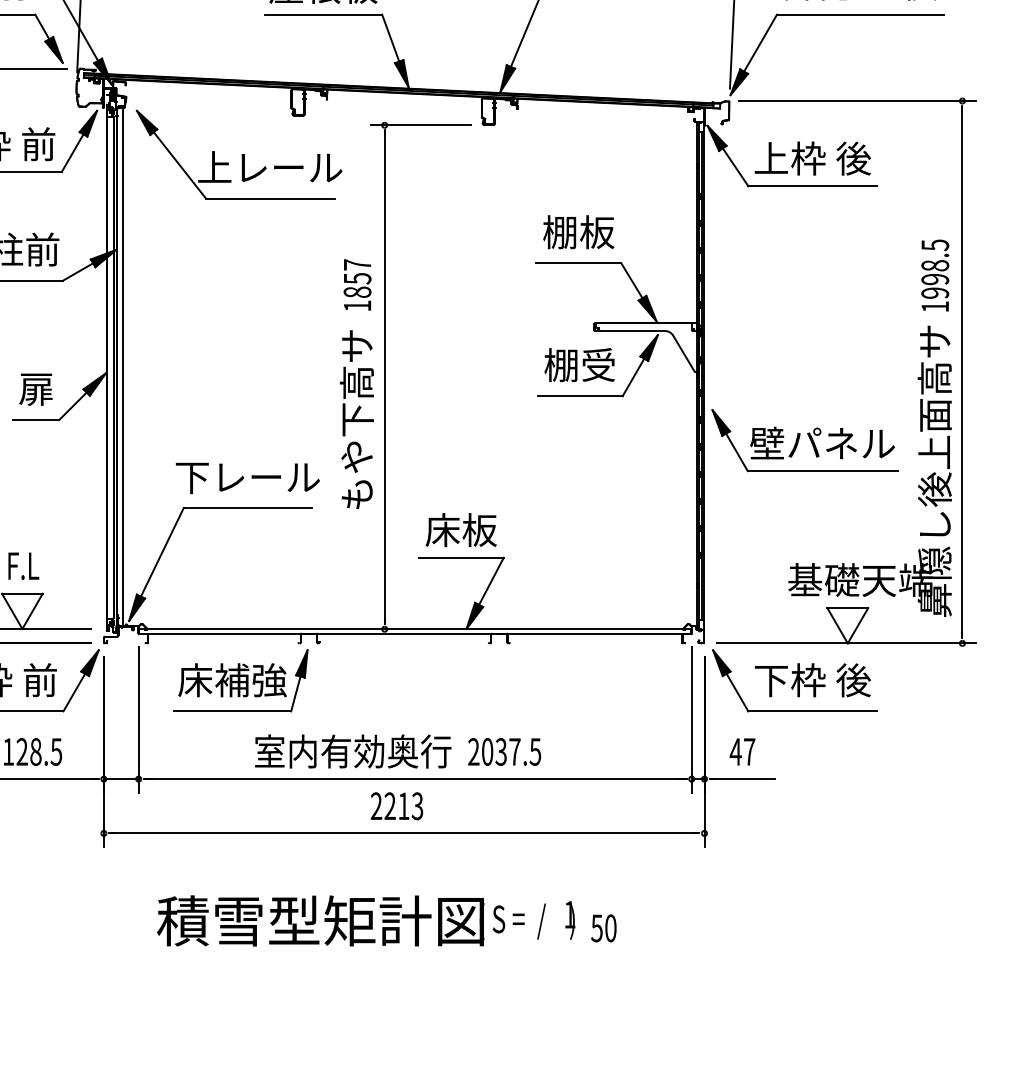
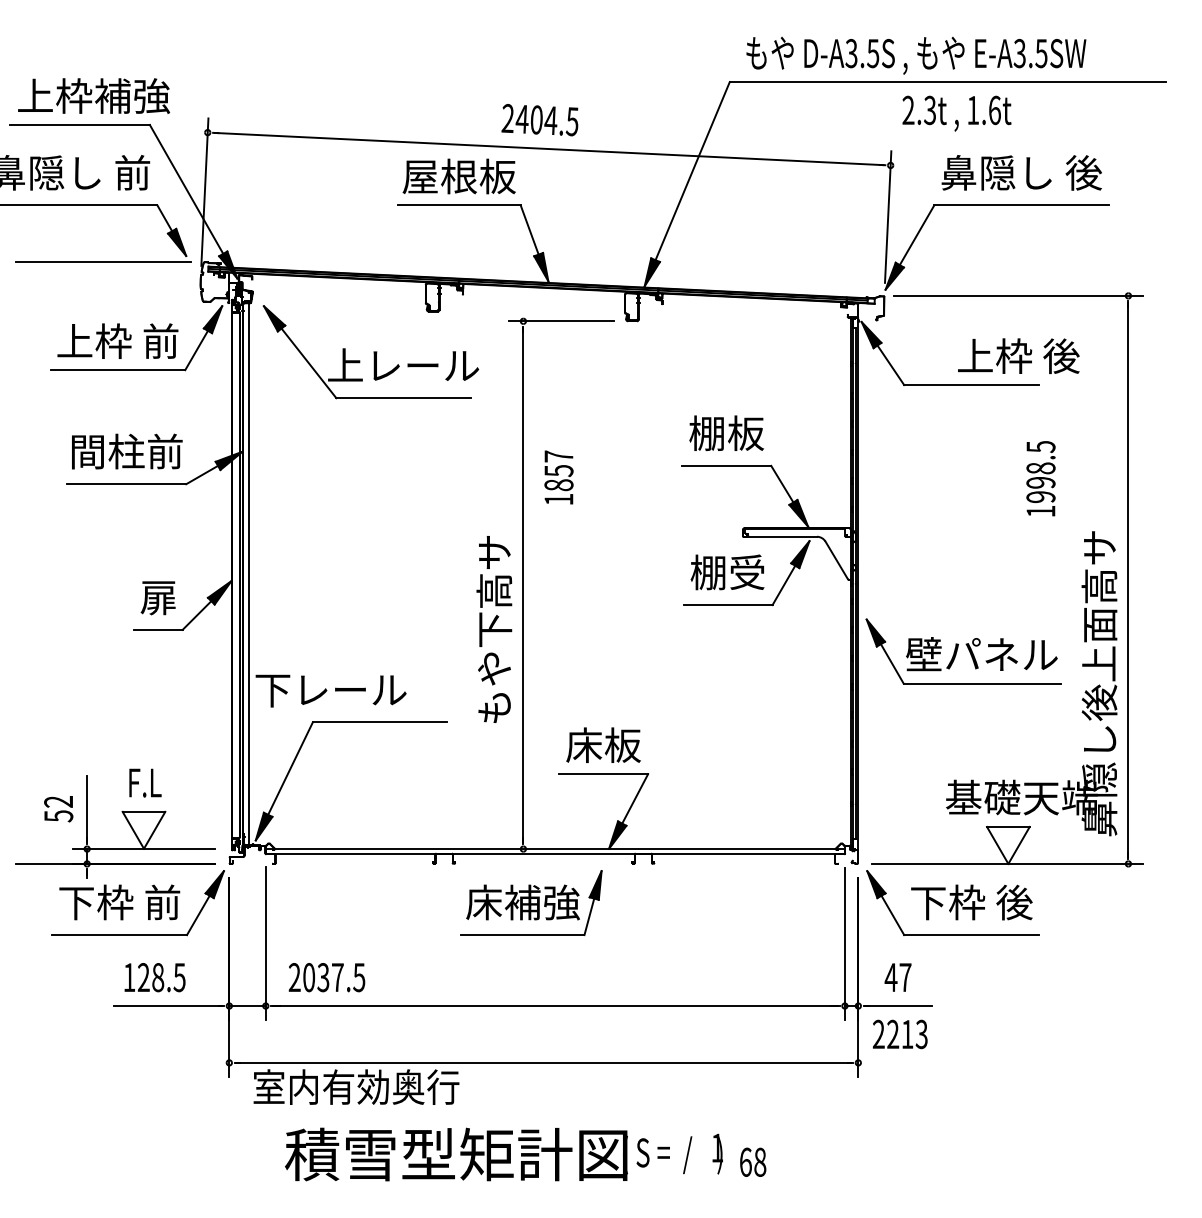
text: (812, 157) -> (1018, 355), moved
text: (934, 275) -> (1040, 478), moved
text: (357, 284) -> (558, 477), moved
text: (247, 477) -> (330, 690), moved
part: (240, 680) -> (531, 902), moved
text: (353, 750) -> (356, 1086), moved
text: (504, 751) -> (326, 977), moved
text: (396, 806) -> (899, 1034), moved
text: (603, 927) -> (752, 1161), 50 -> 68

